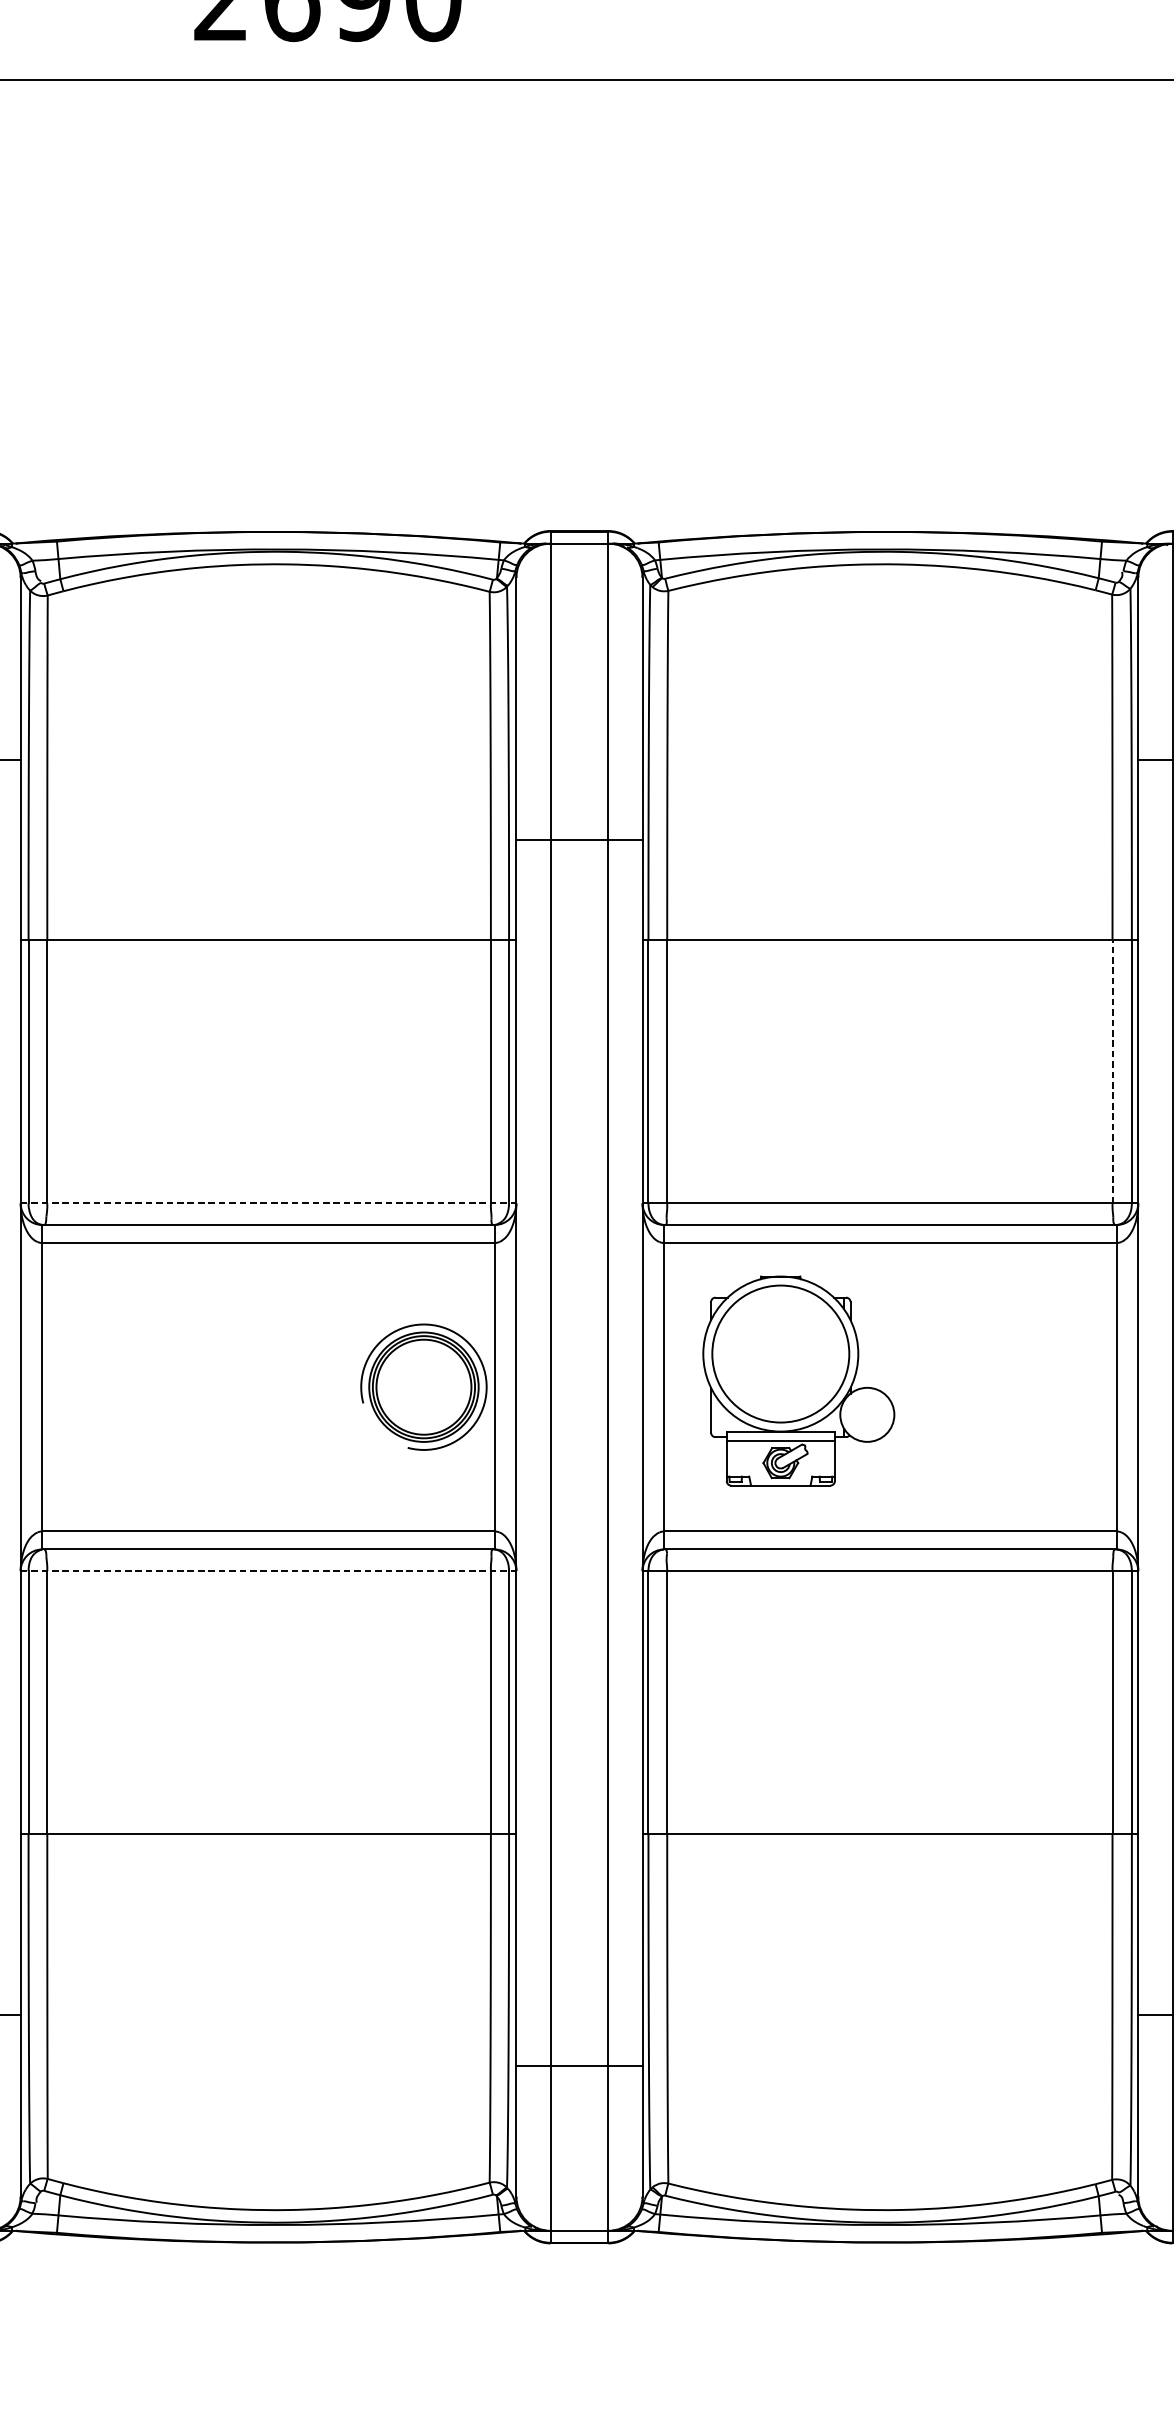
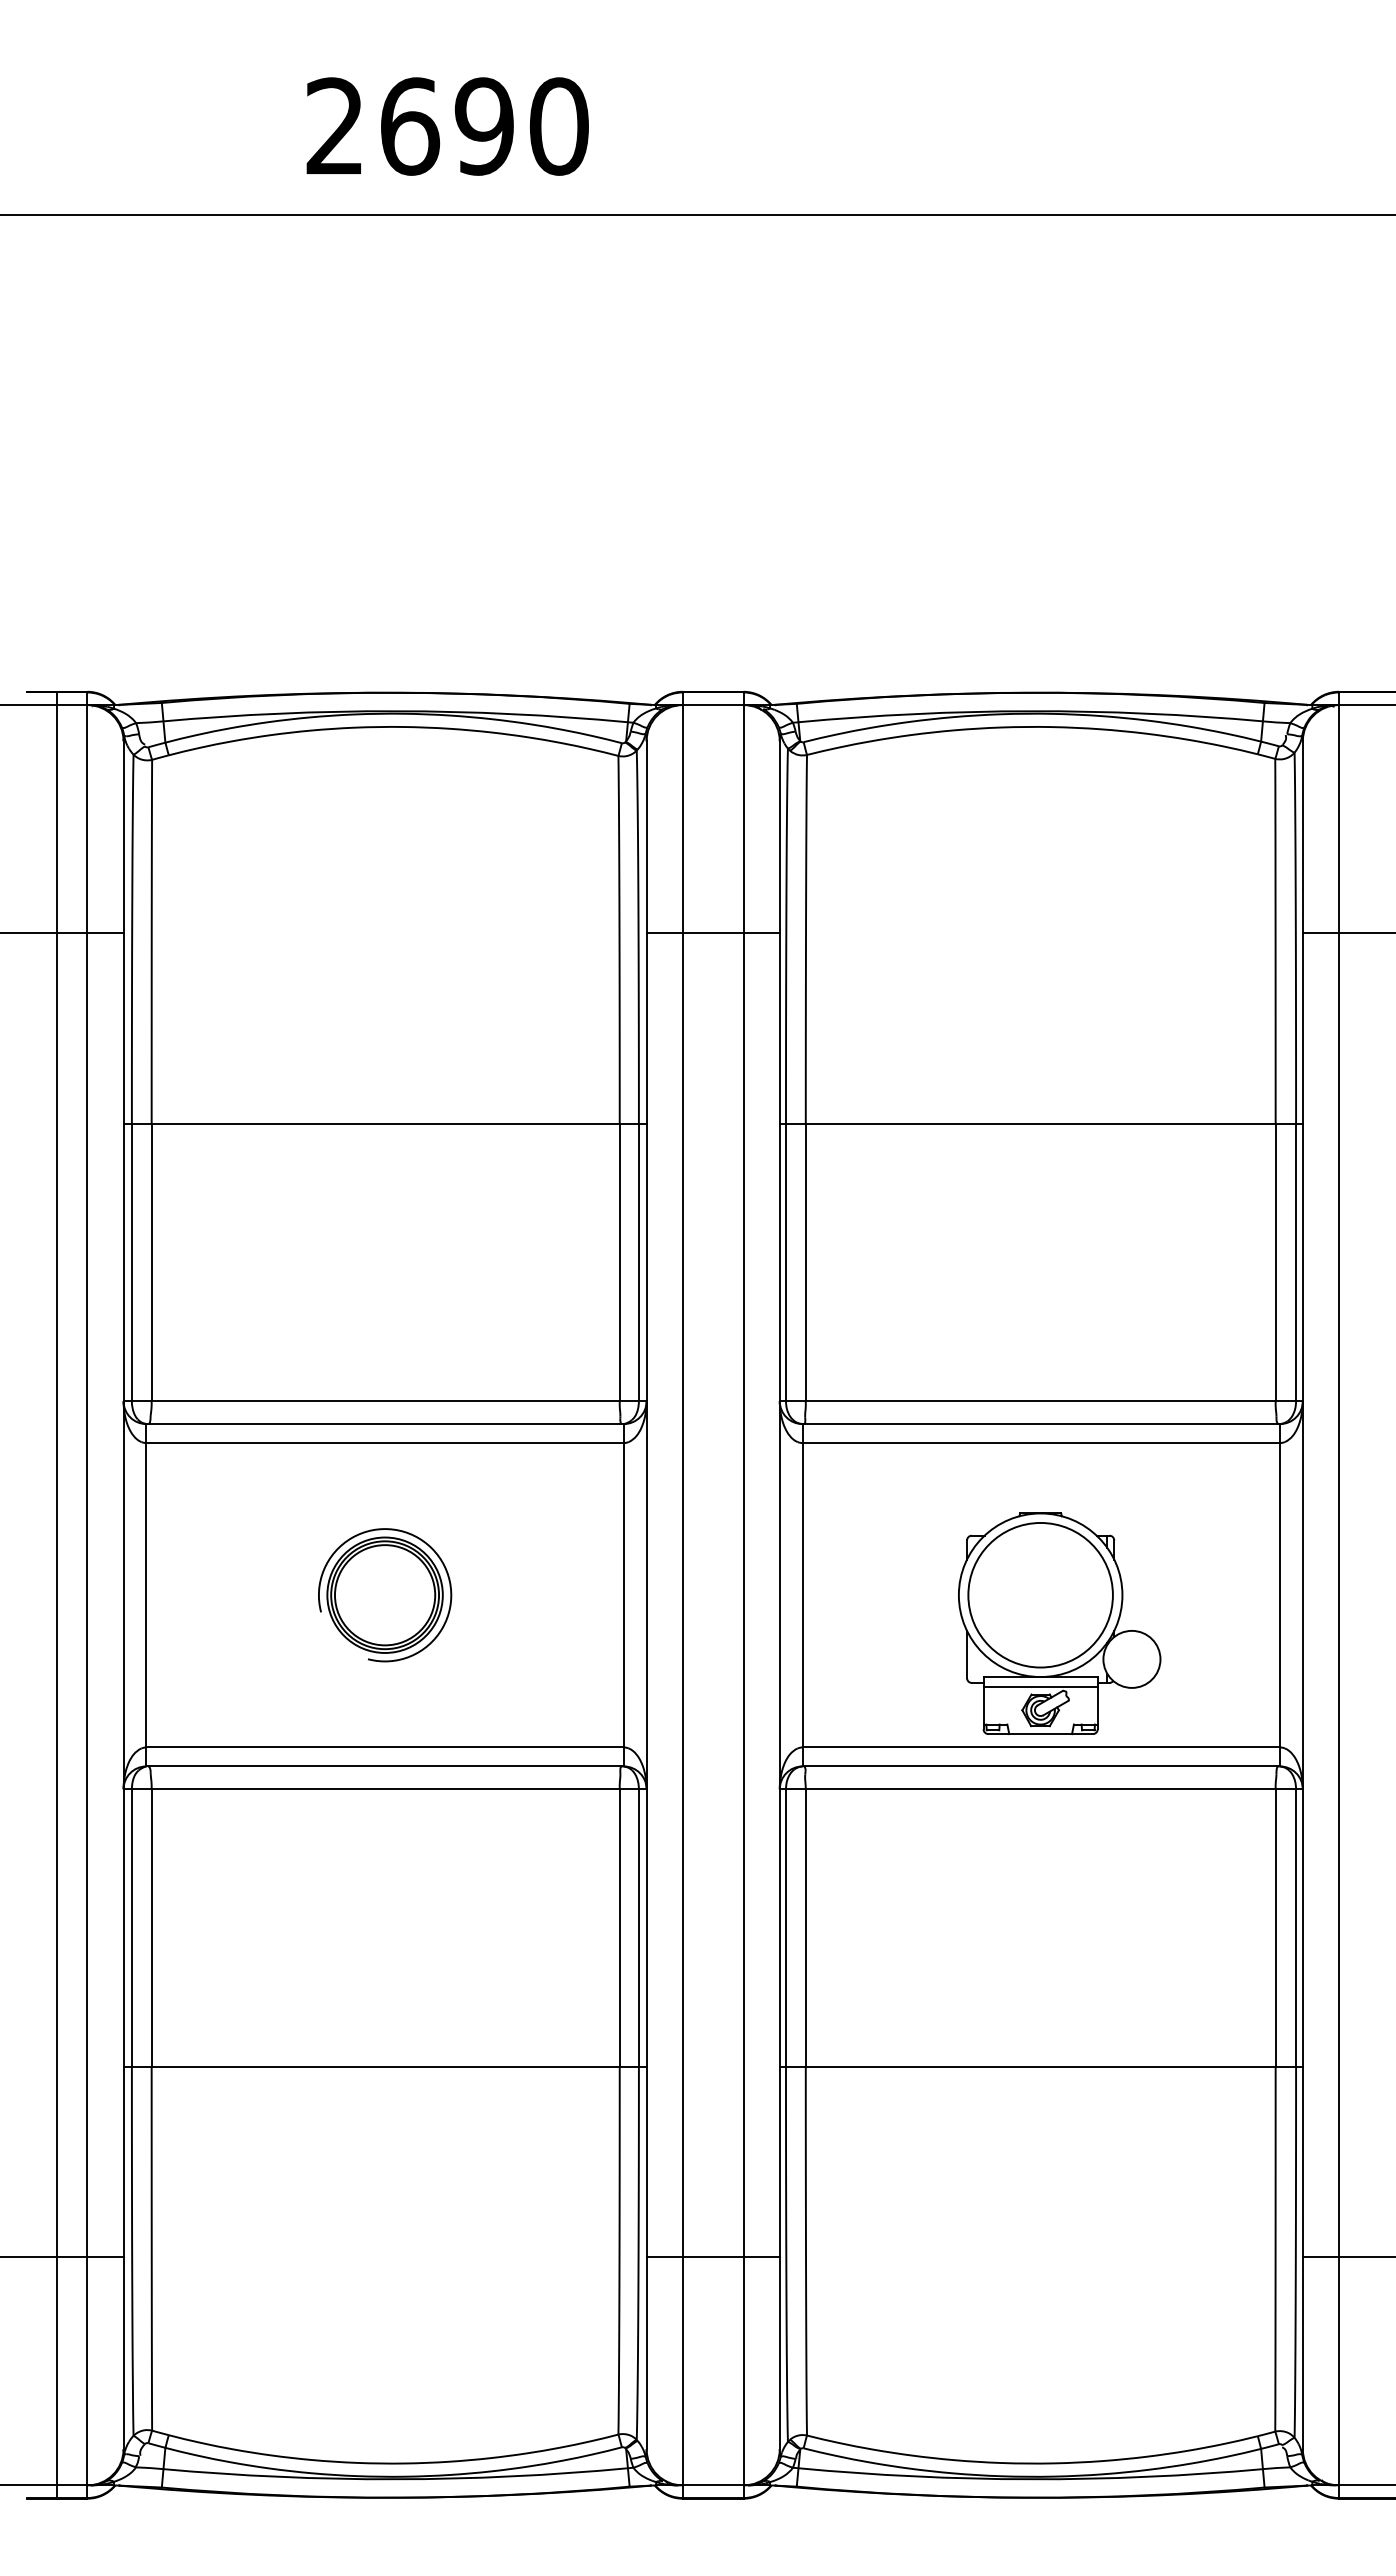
line: (578, 839) -> (712, 933), moved
line: (1112, 1071) -> (1275, 1262), dashed -> solid
line: (268, 1203) -> (385, 1401), dashed -> solid
part: (798, 1380) -> (1059, 1623), moved
part: (424, 1387) -> (385, 1595), moved
line: (268, 1571) -> (385, 1789), dashed -> solid
line: (578, 2066) -> (712, 2257), moved

